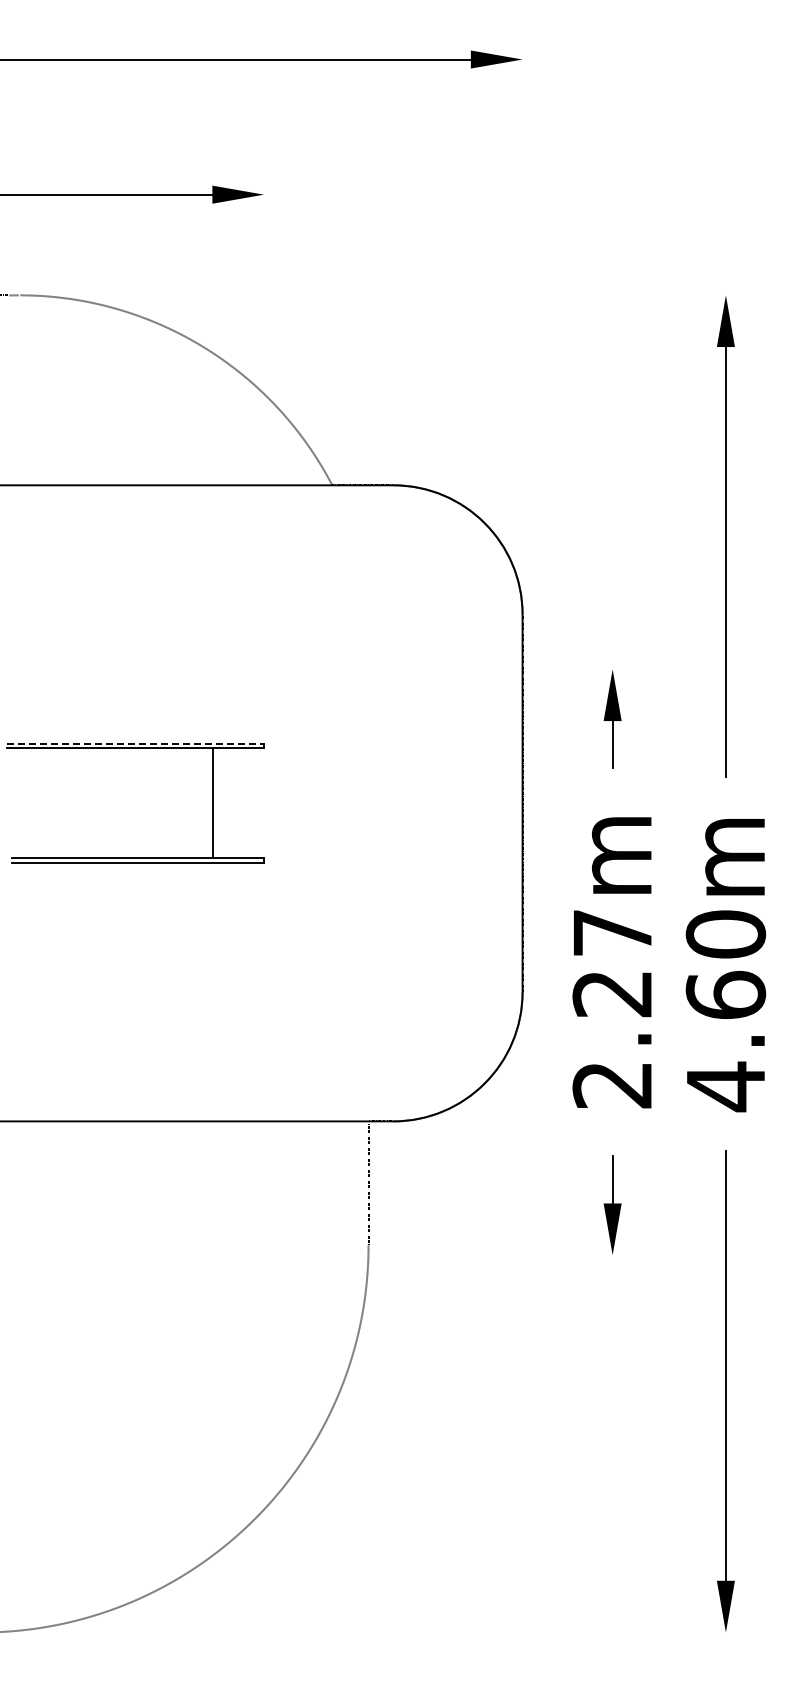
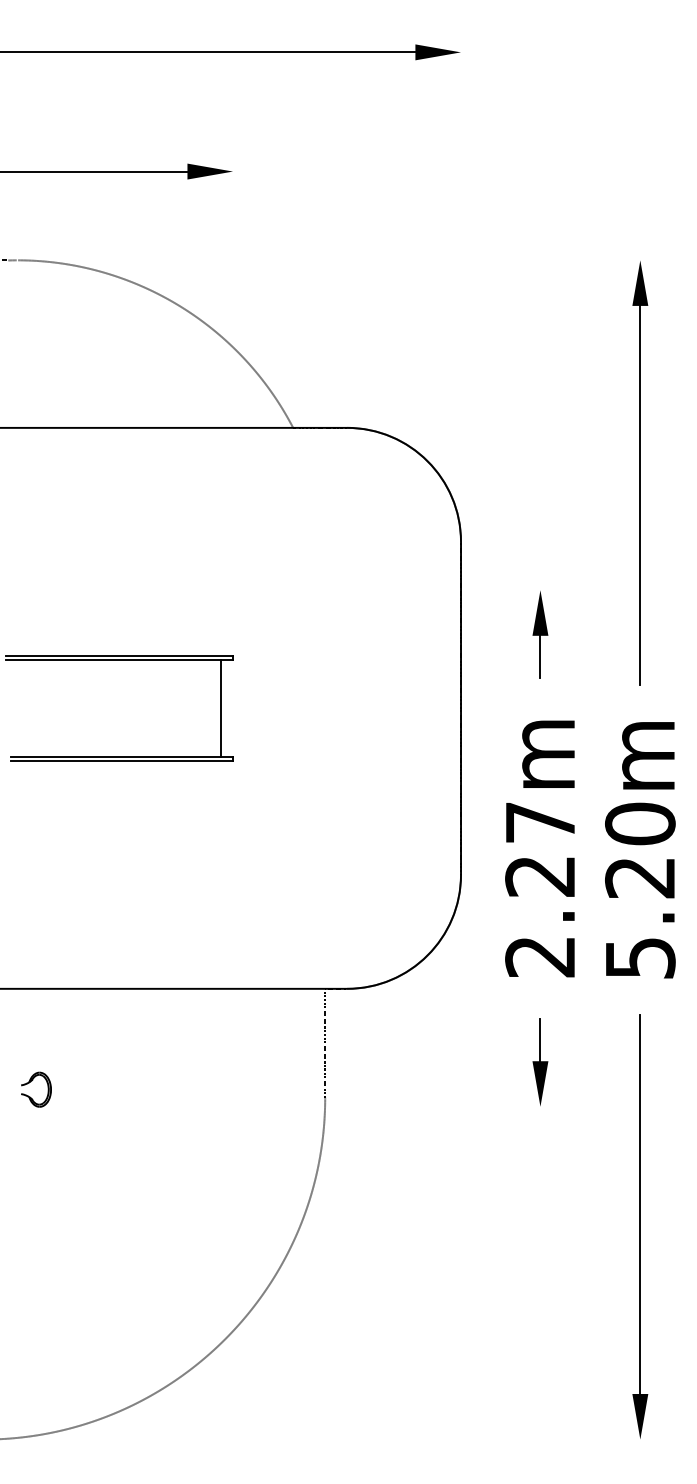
line: (135, 743) -> (119, 655), dashed -> solid
line: (212, 803) -> (221, 708), moved
text: (725, 1041) -> (639, 918), 4.60m -> 5.20m
part: (33, 1228) -> (29, 1083), added

